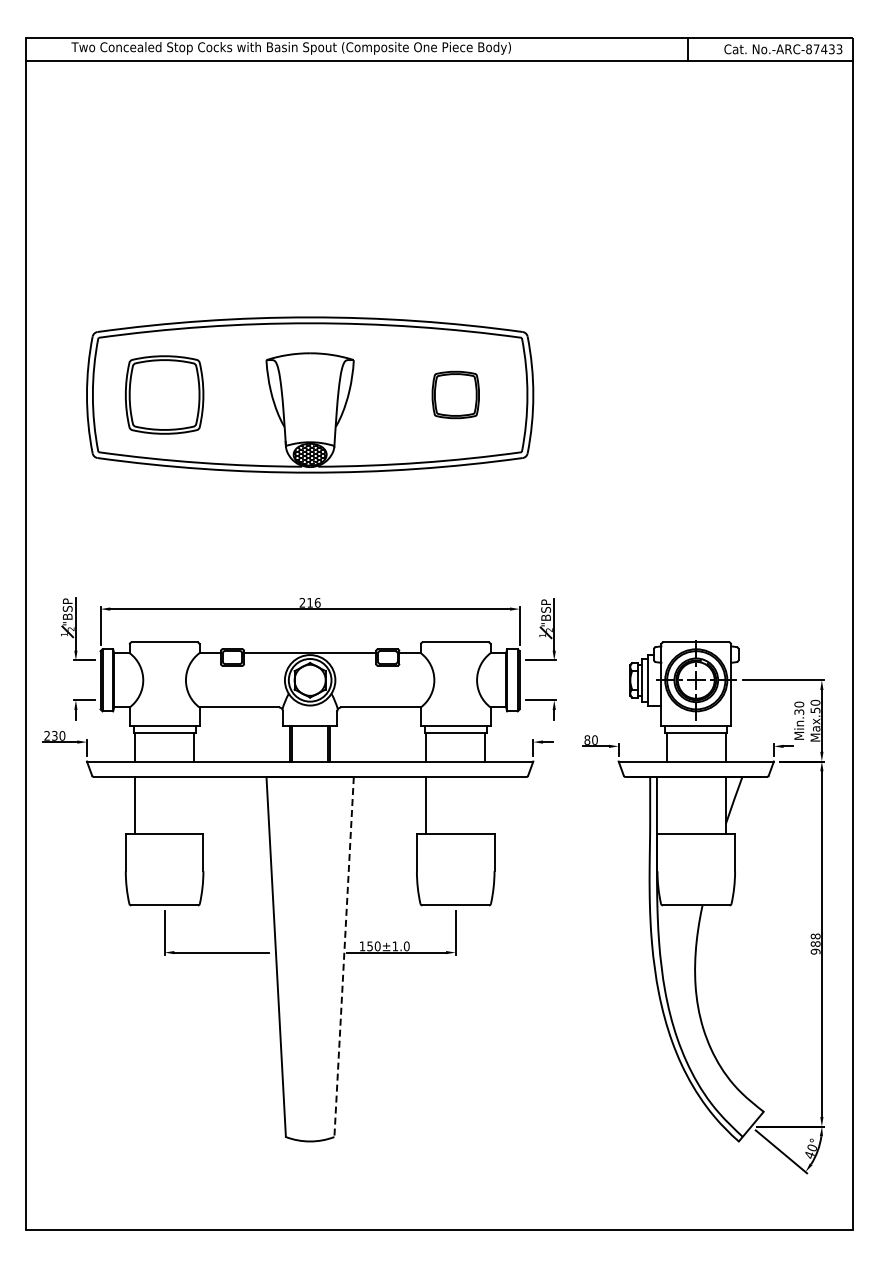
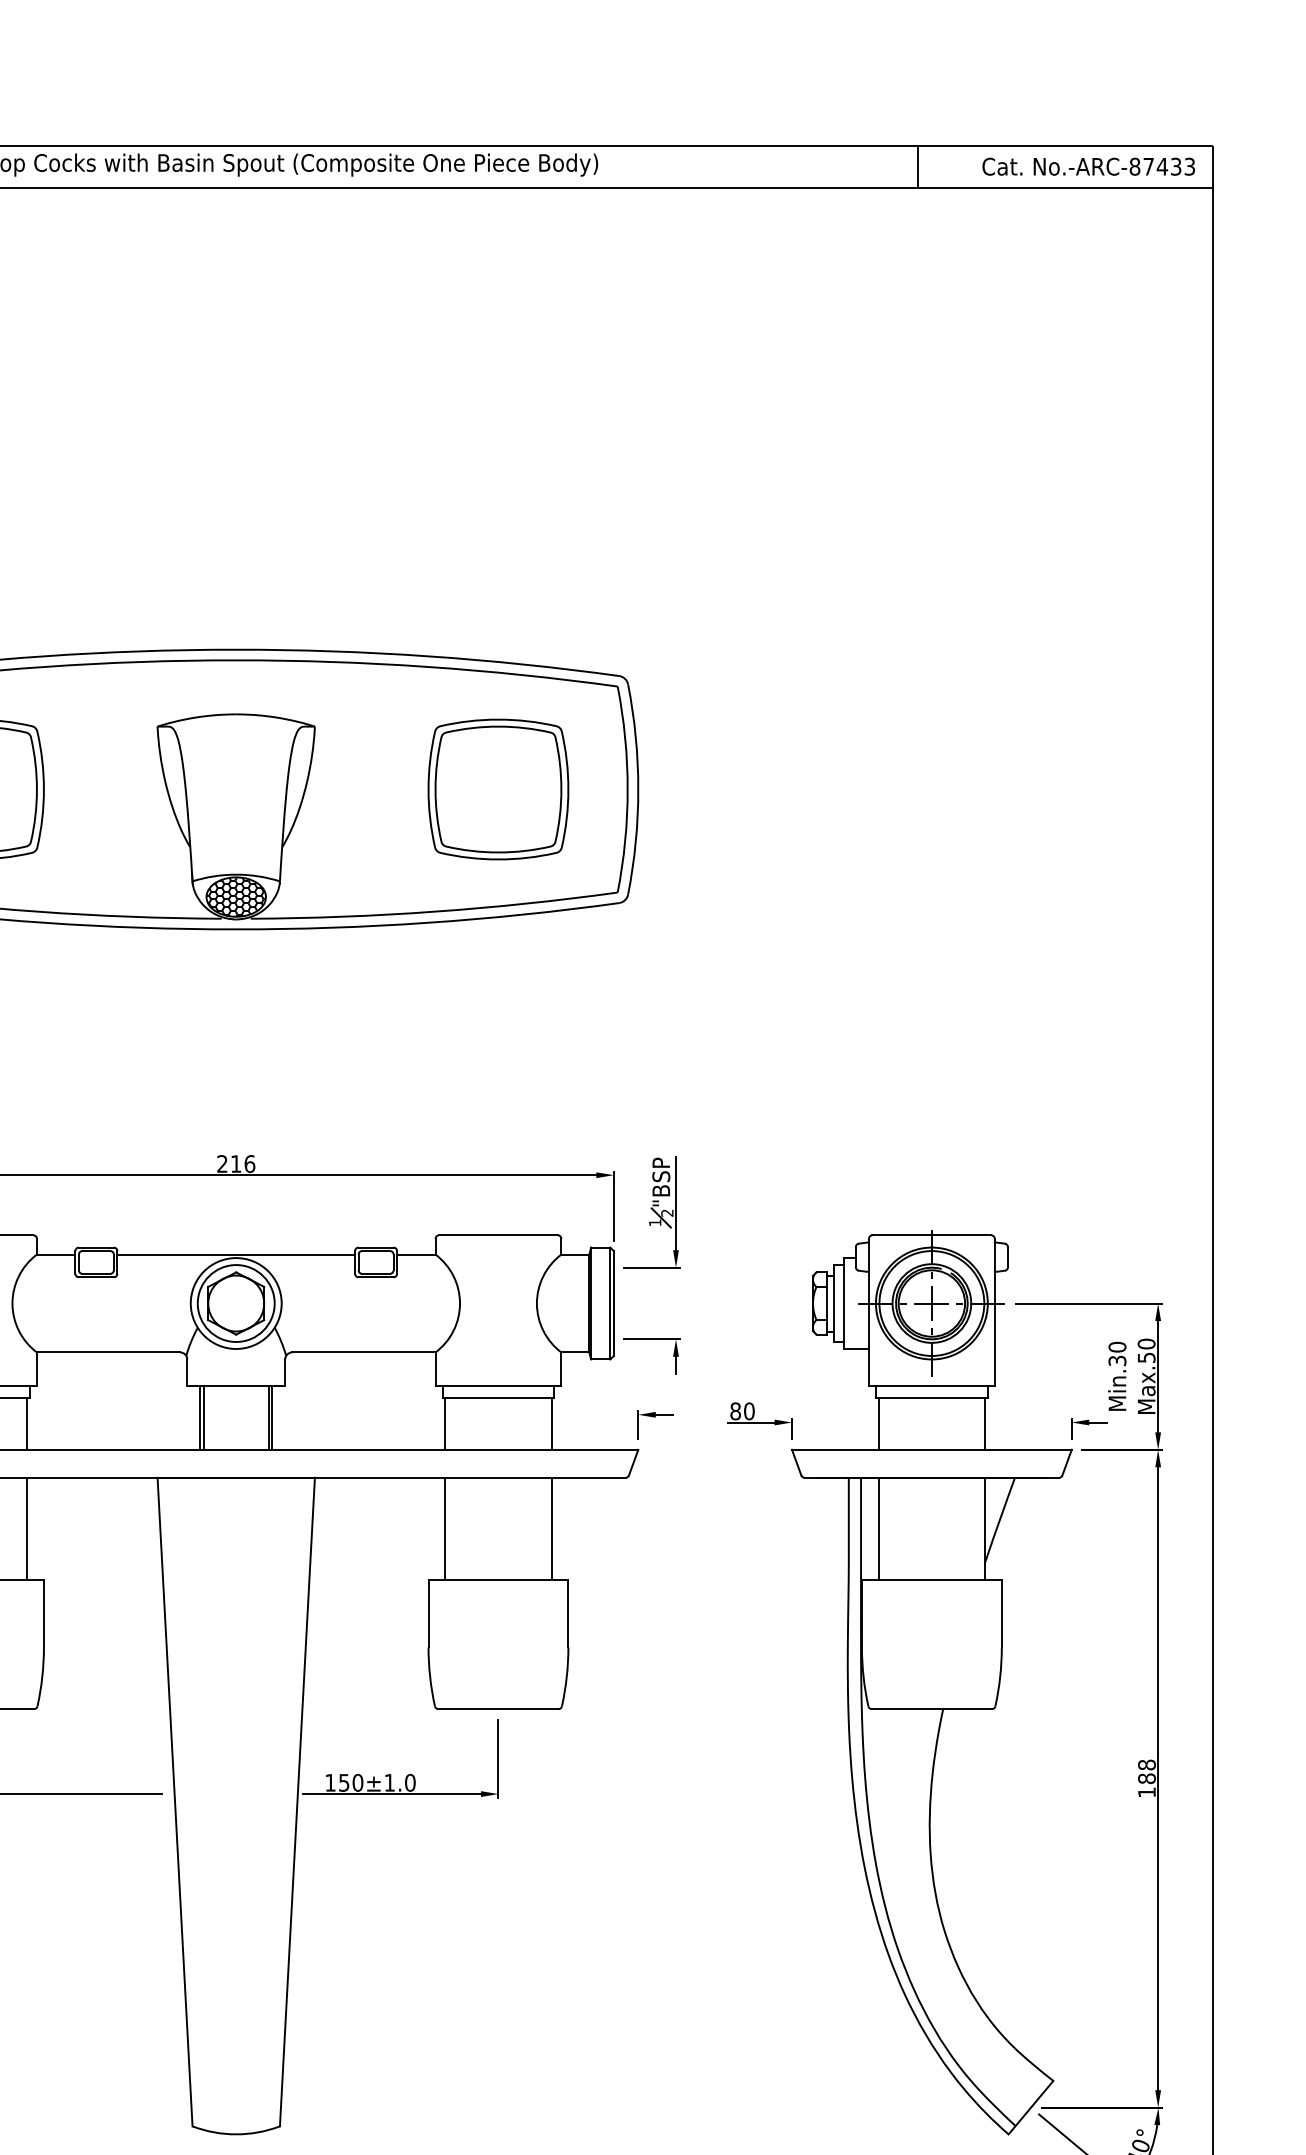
part: (455, 394) -> (498, 788), size x1.67
line: (194, 805) -> (27, 1529), added
line: (485, 805) -> (552, 1529), added
line: (666, 805) -> (878, 1529), added
text: (815, 951) -> (1146, 1792), 988 -> 188
line: (344, 957) -> (298, 1802), dashed -> solid

